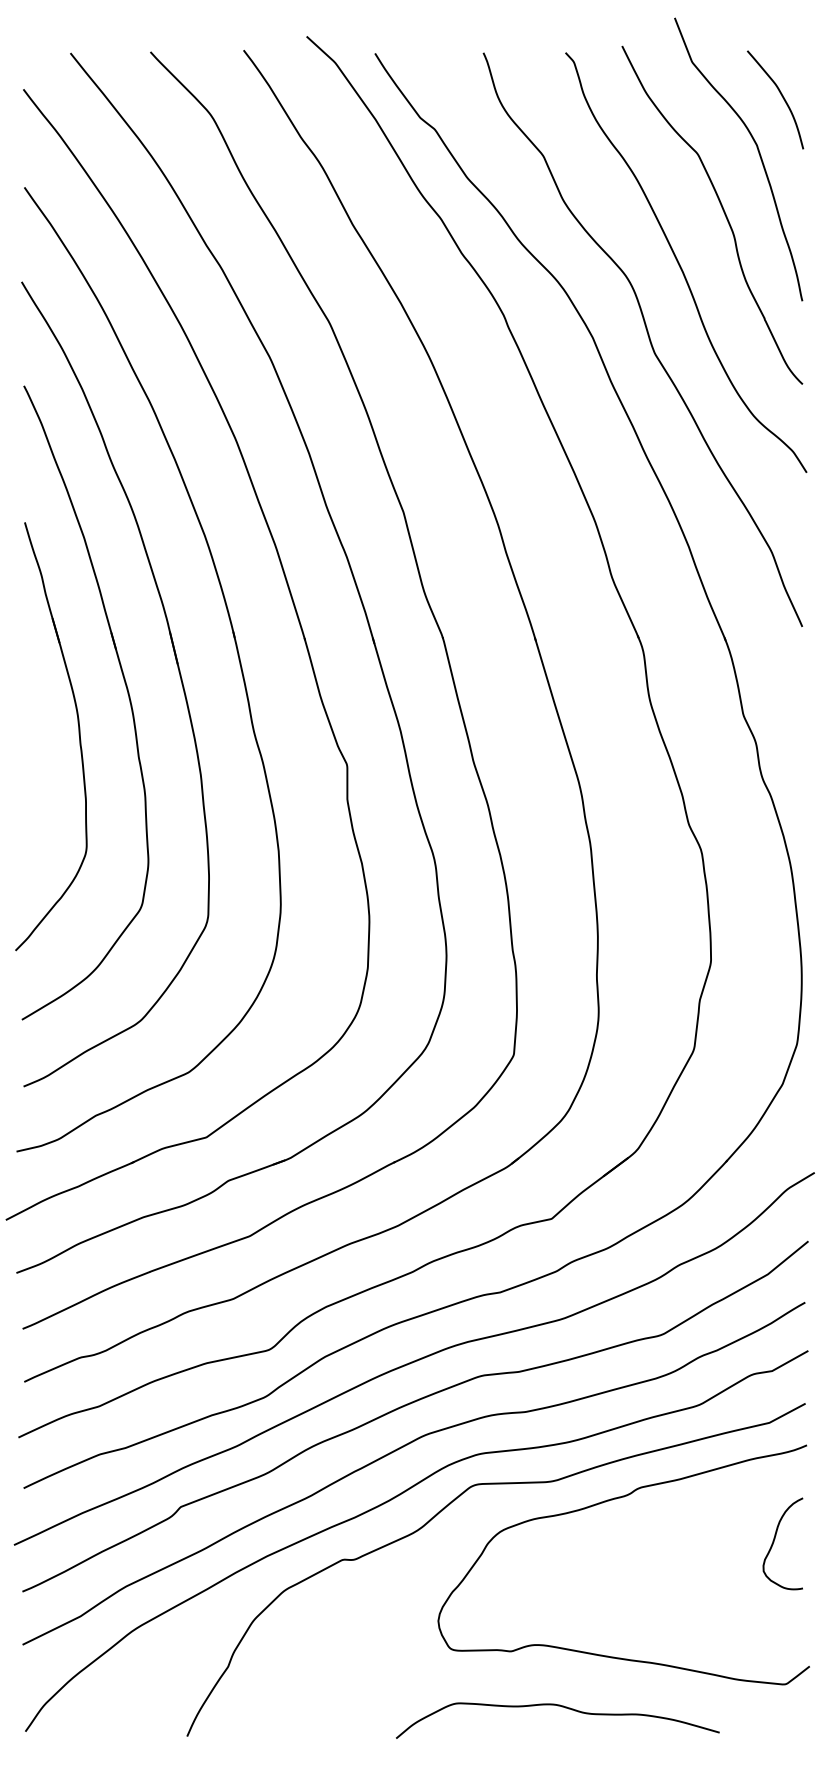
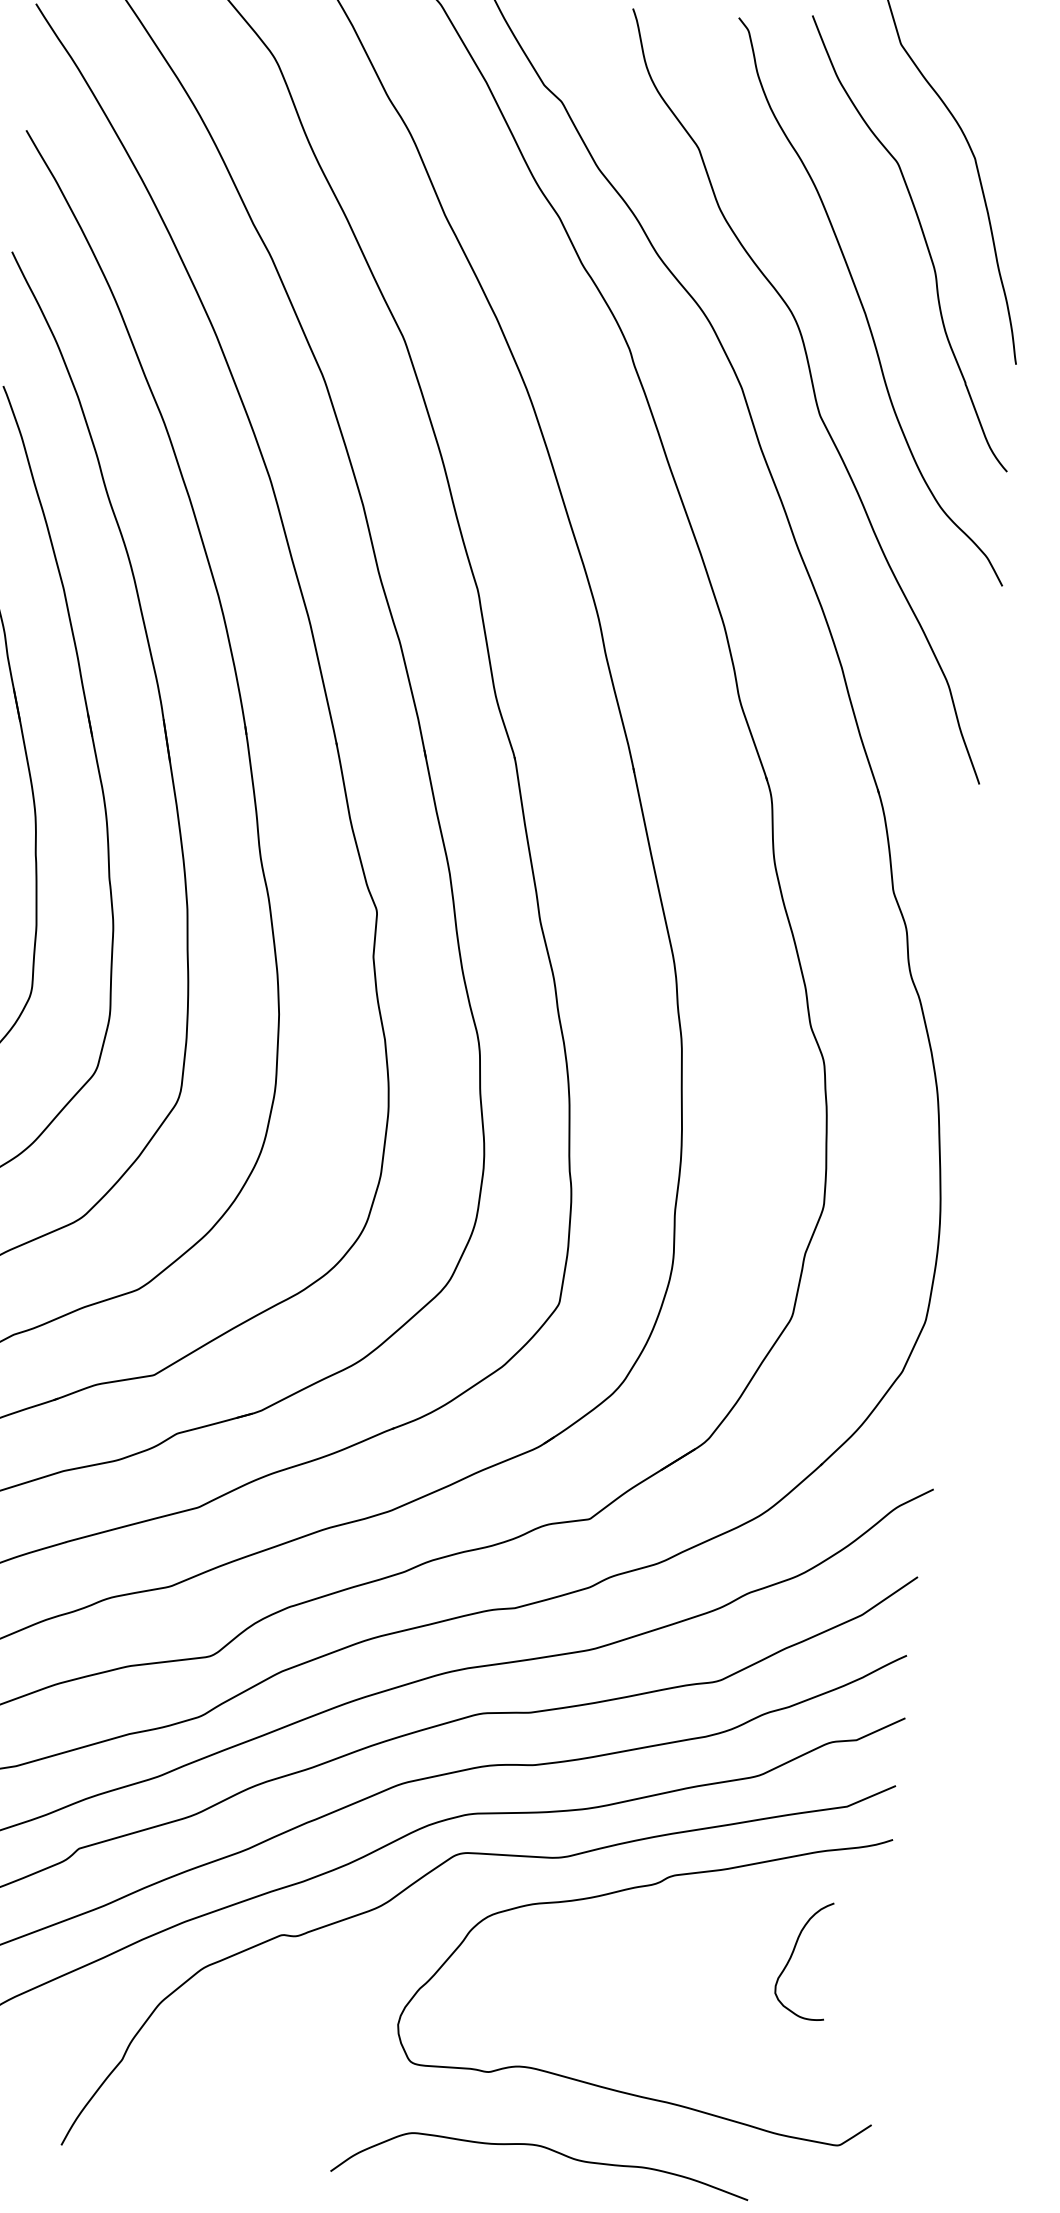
curve: (781, 96) -> (1012, 98), removed
curve: (775, 1539) -> (794, 1953), moved

